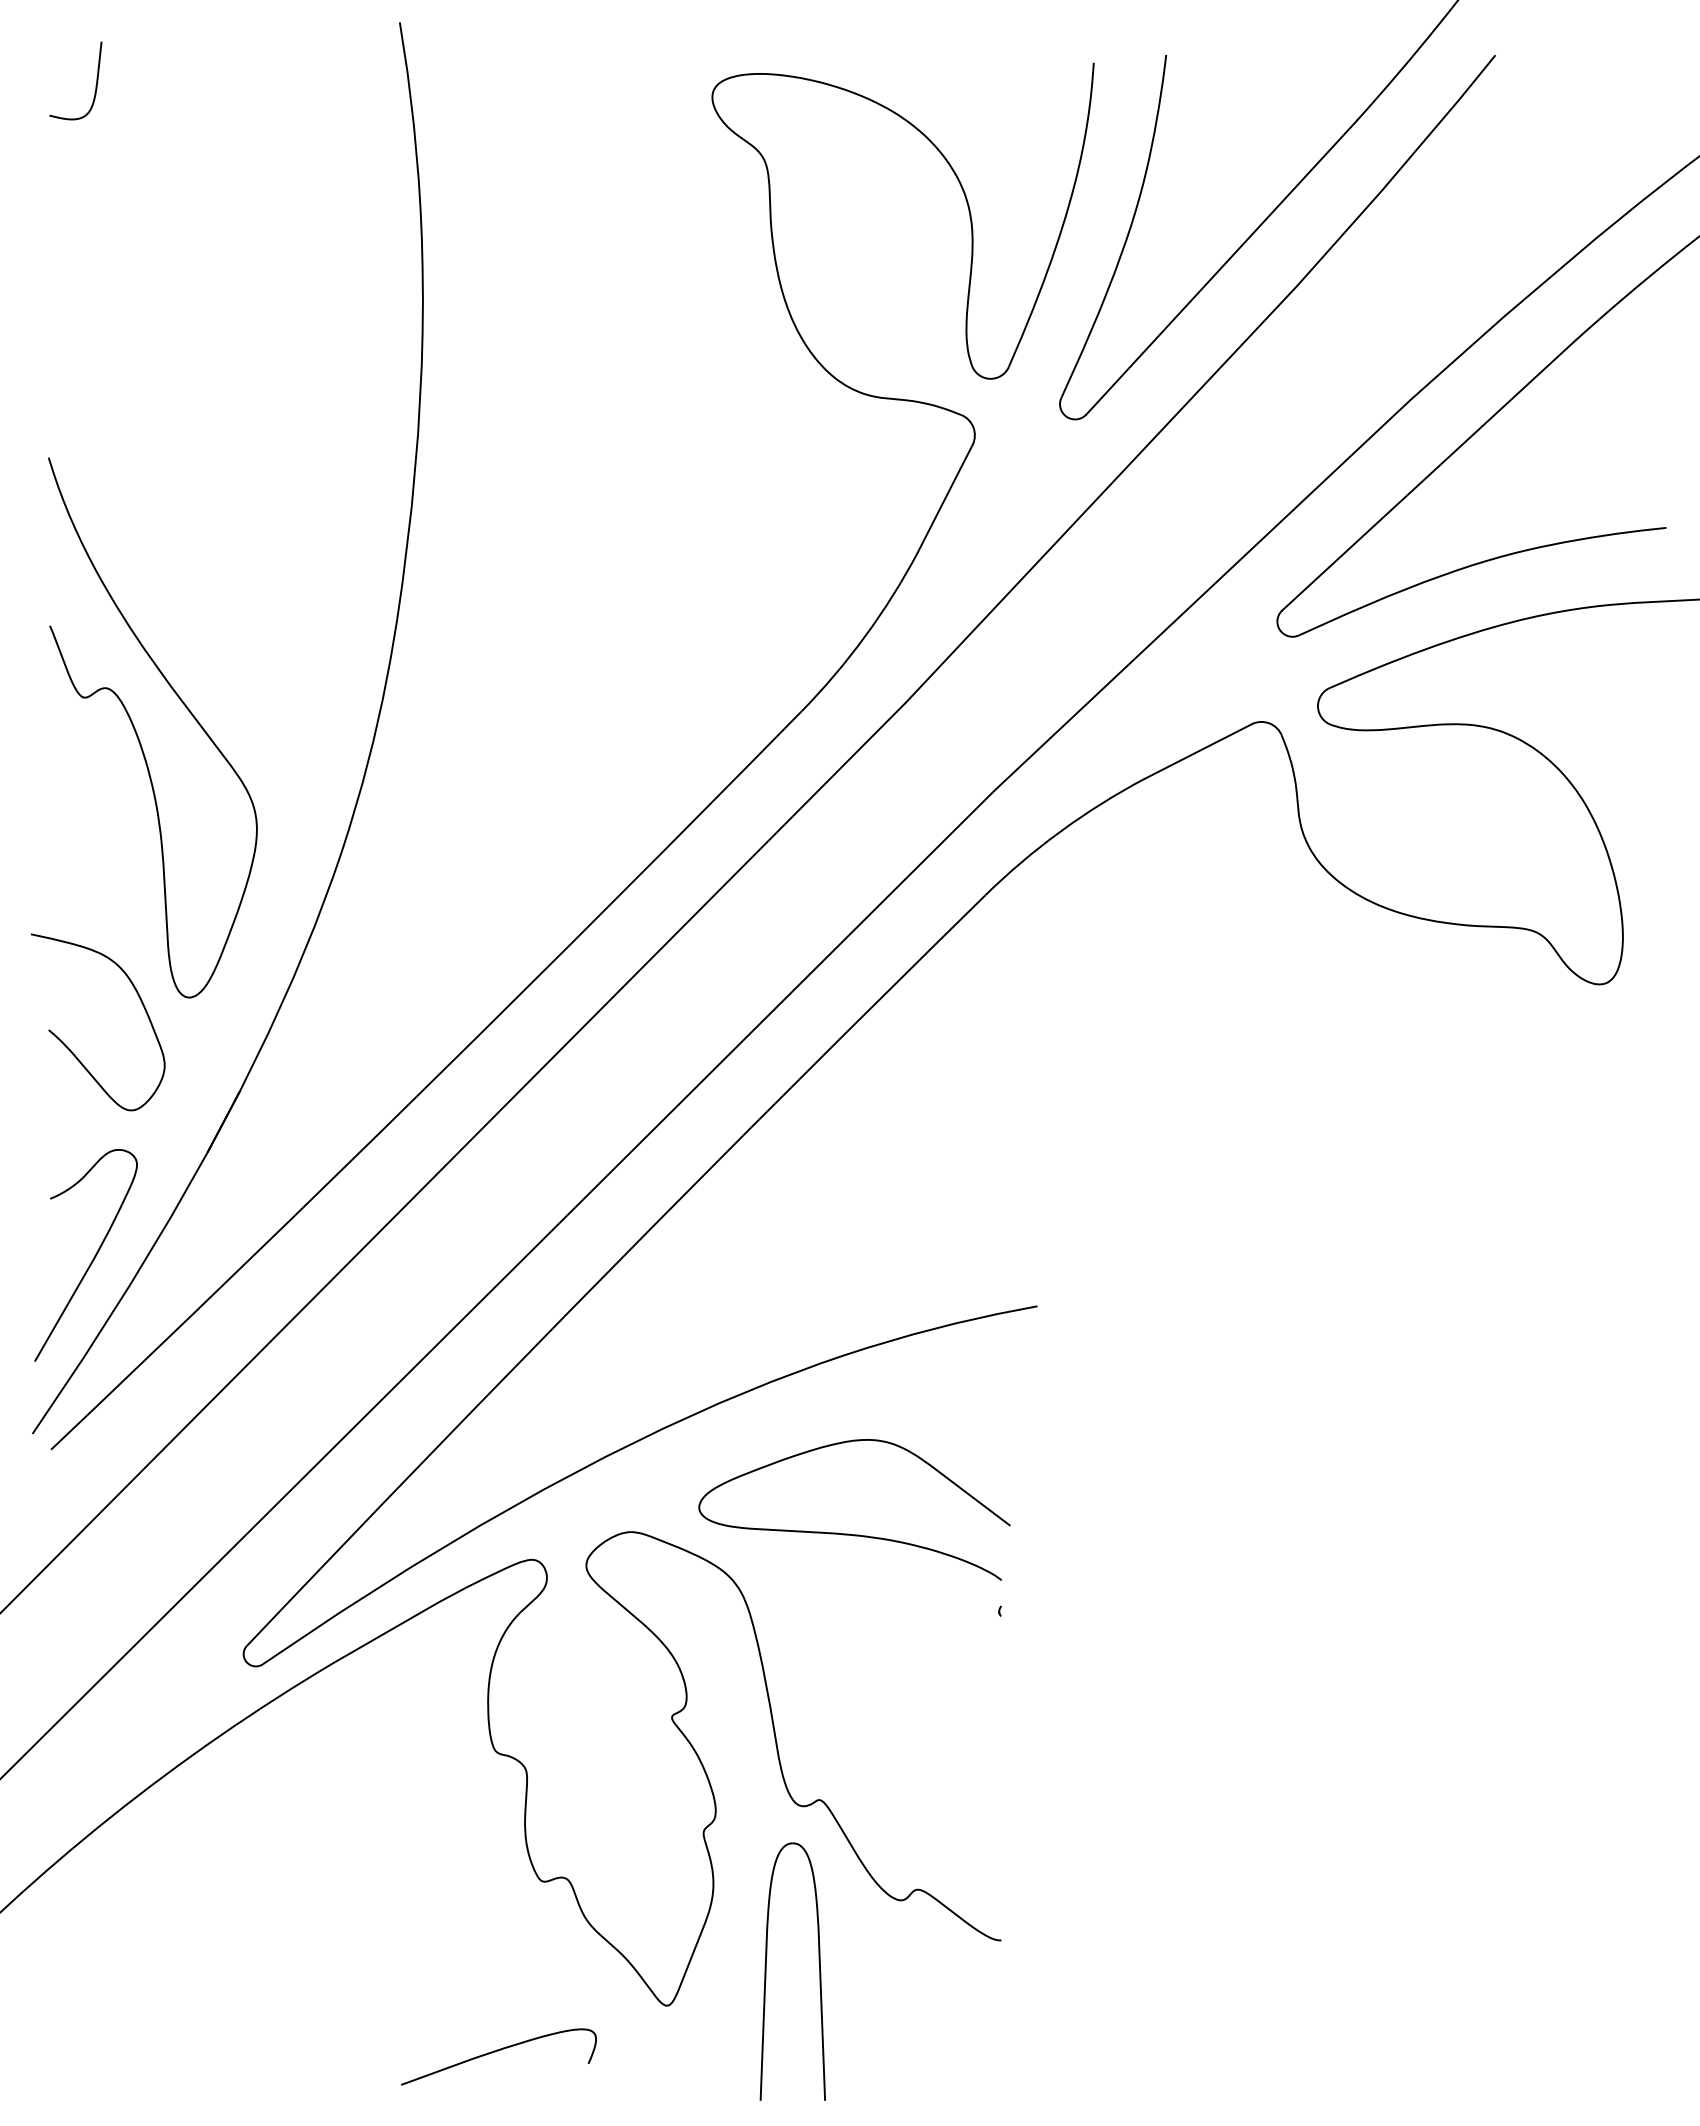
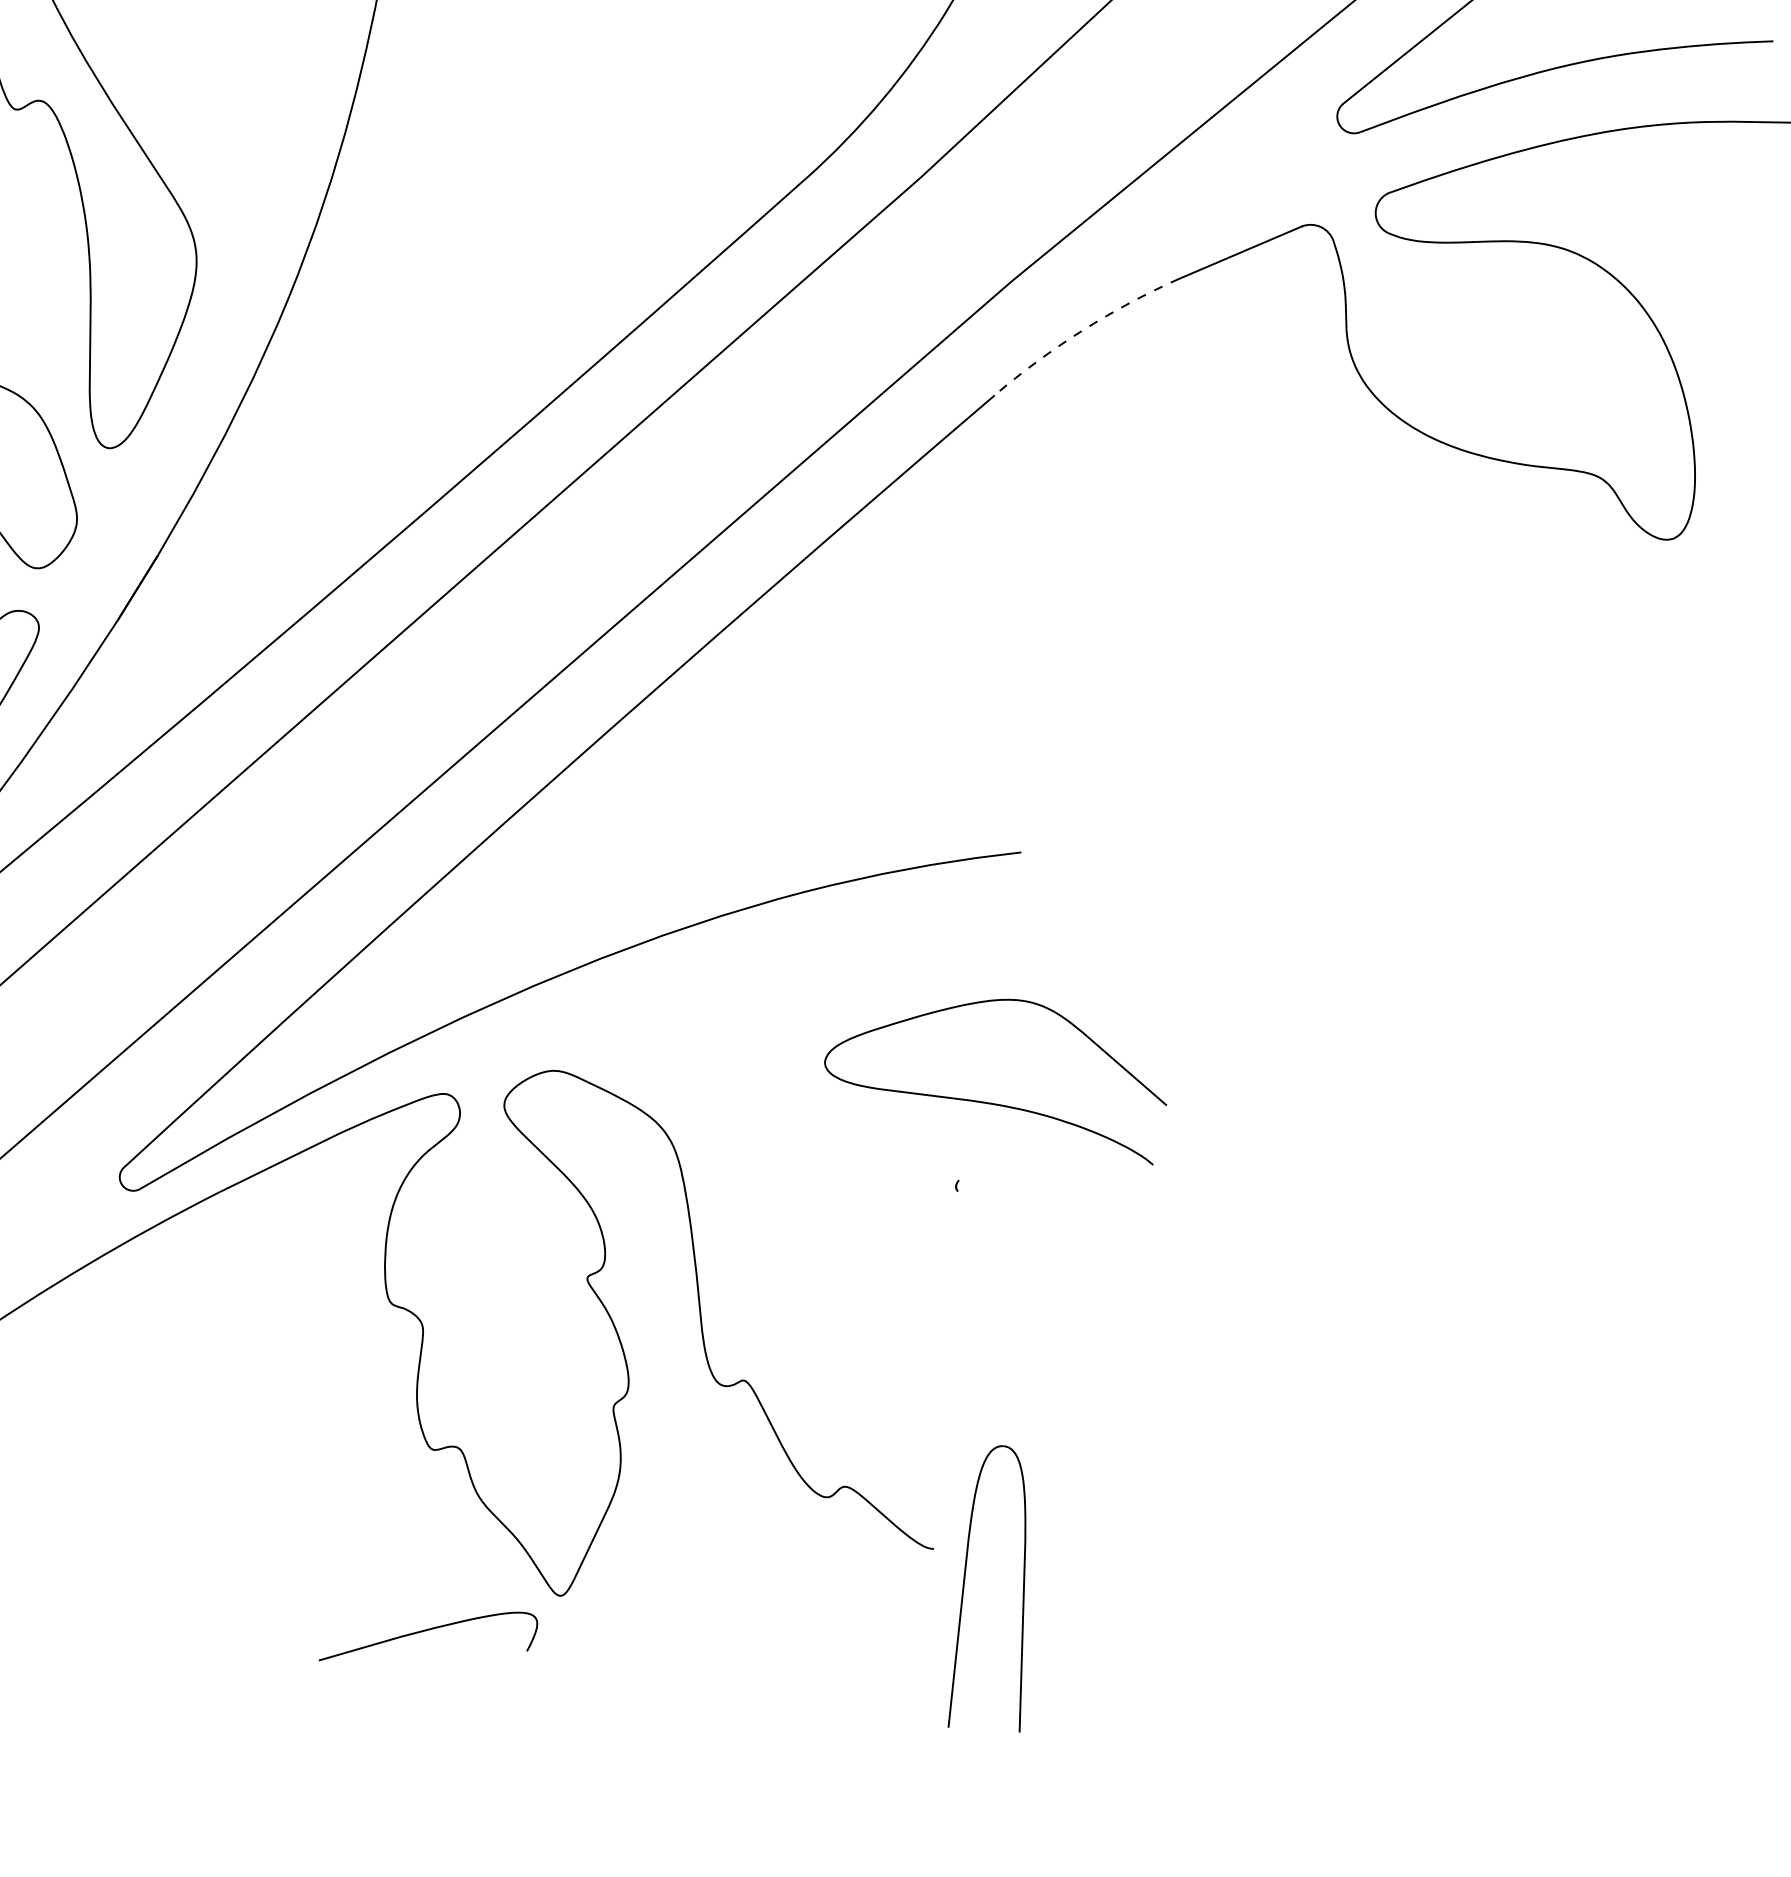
arc: (1060, 831) -> (1082, 330), solid -> dashed
curve: (849, 1533) -> (988, 1101), moved
part: (766, 1971) -> (964, 1585), moved
curve: (498, 2051) -> (428, 1630), moved

